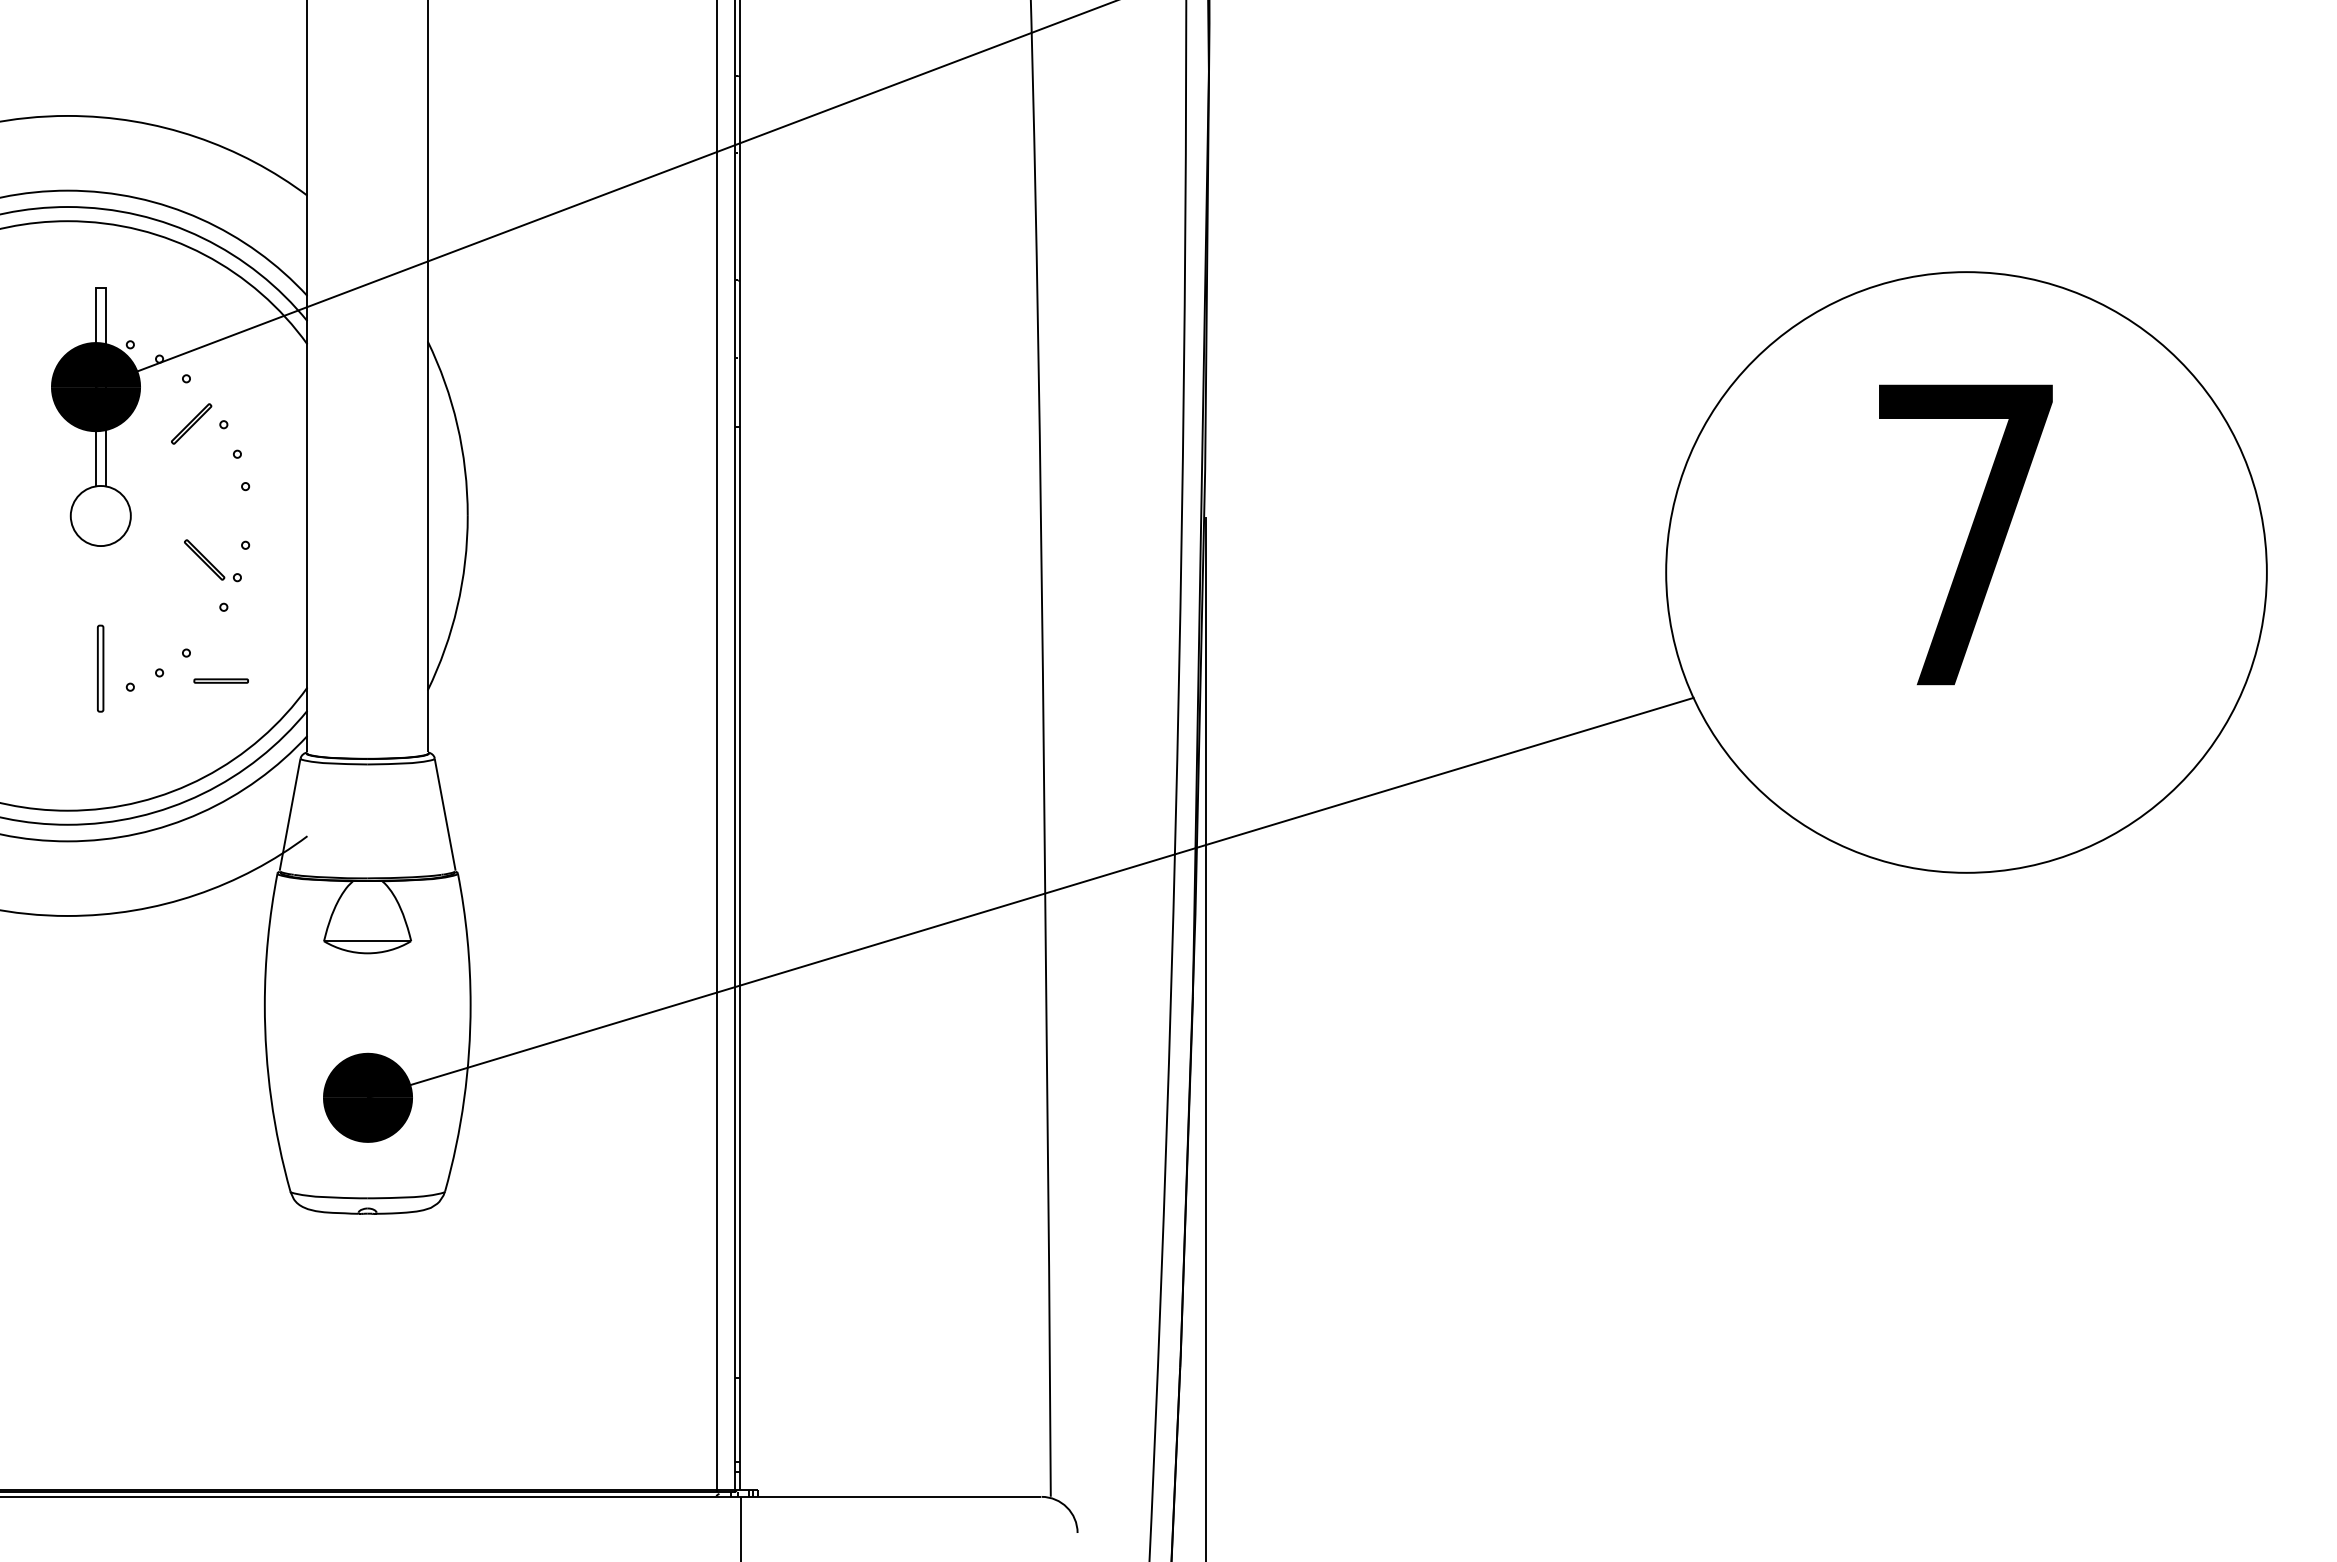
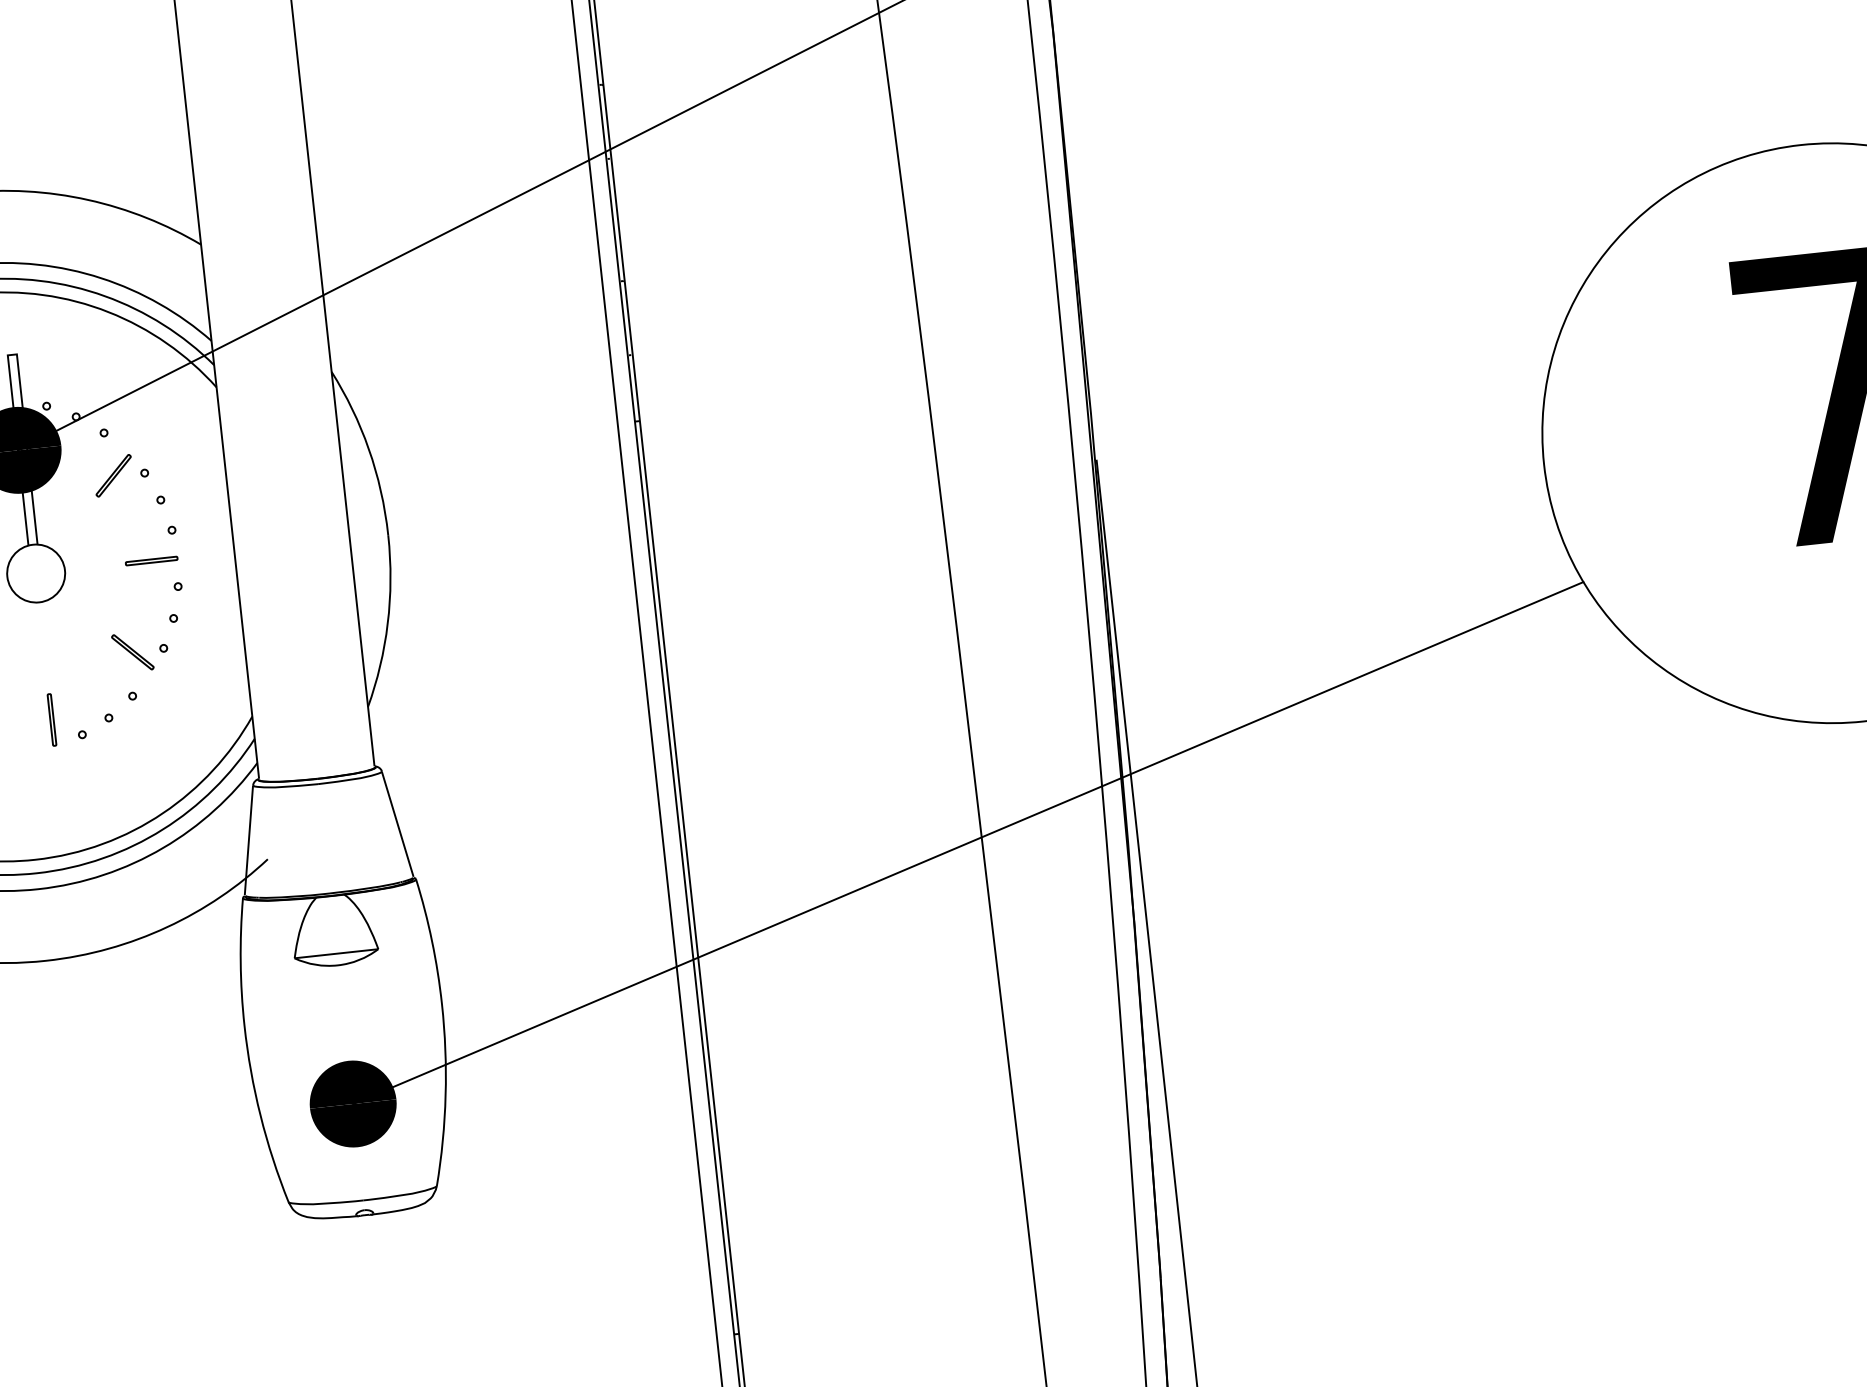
part: (204, 559) -> (132, 651), moved
part: (100, 668) -> (51, 719), size x0.62
part: (220, 680) -> (150, 560), moved

